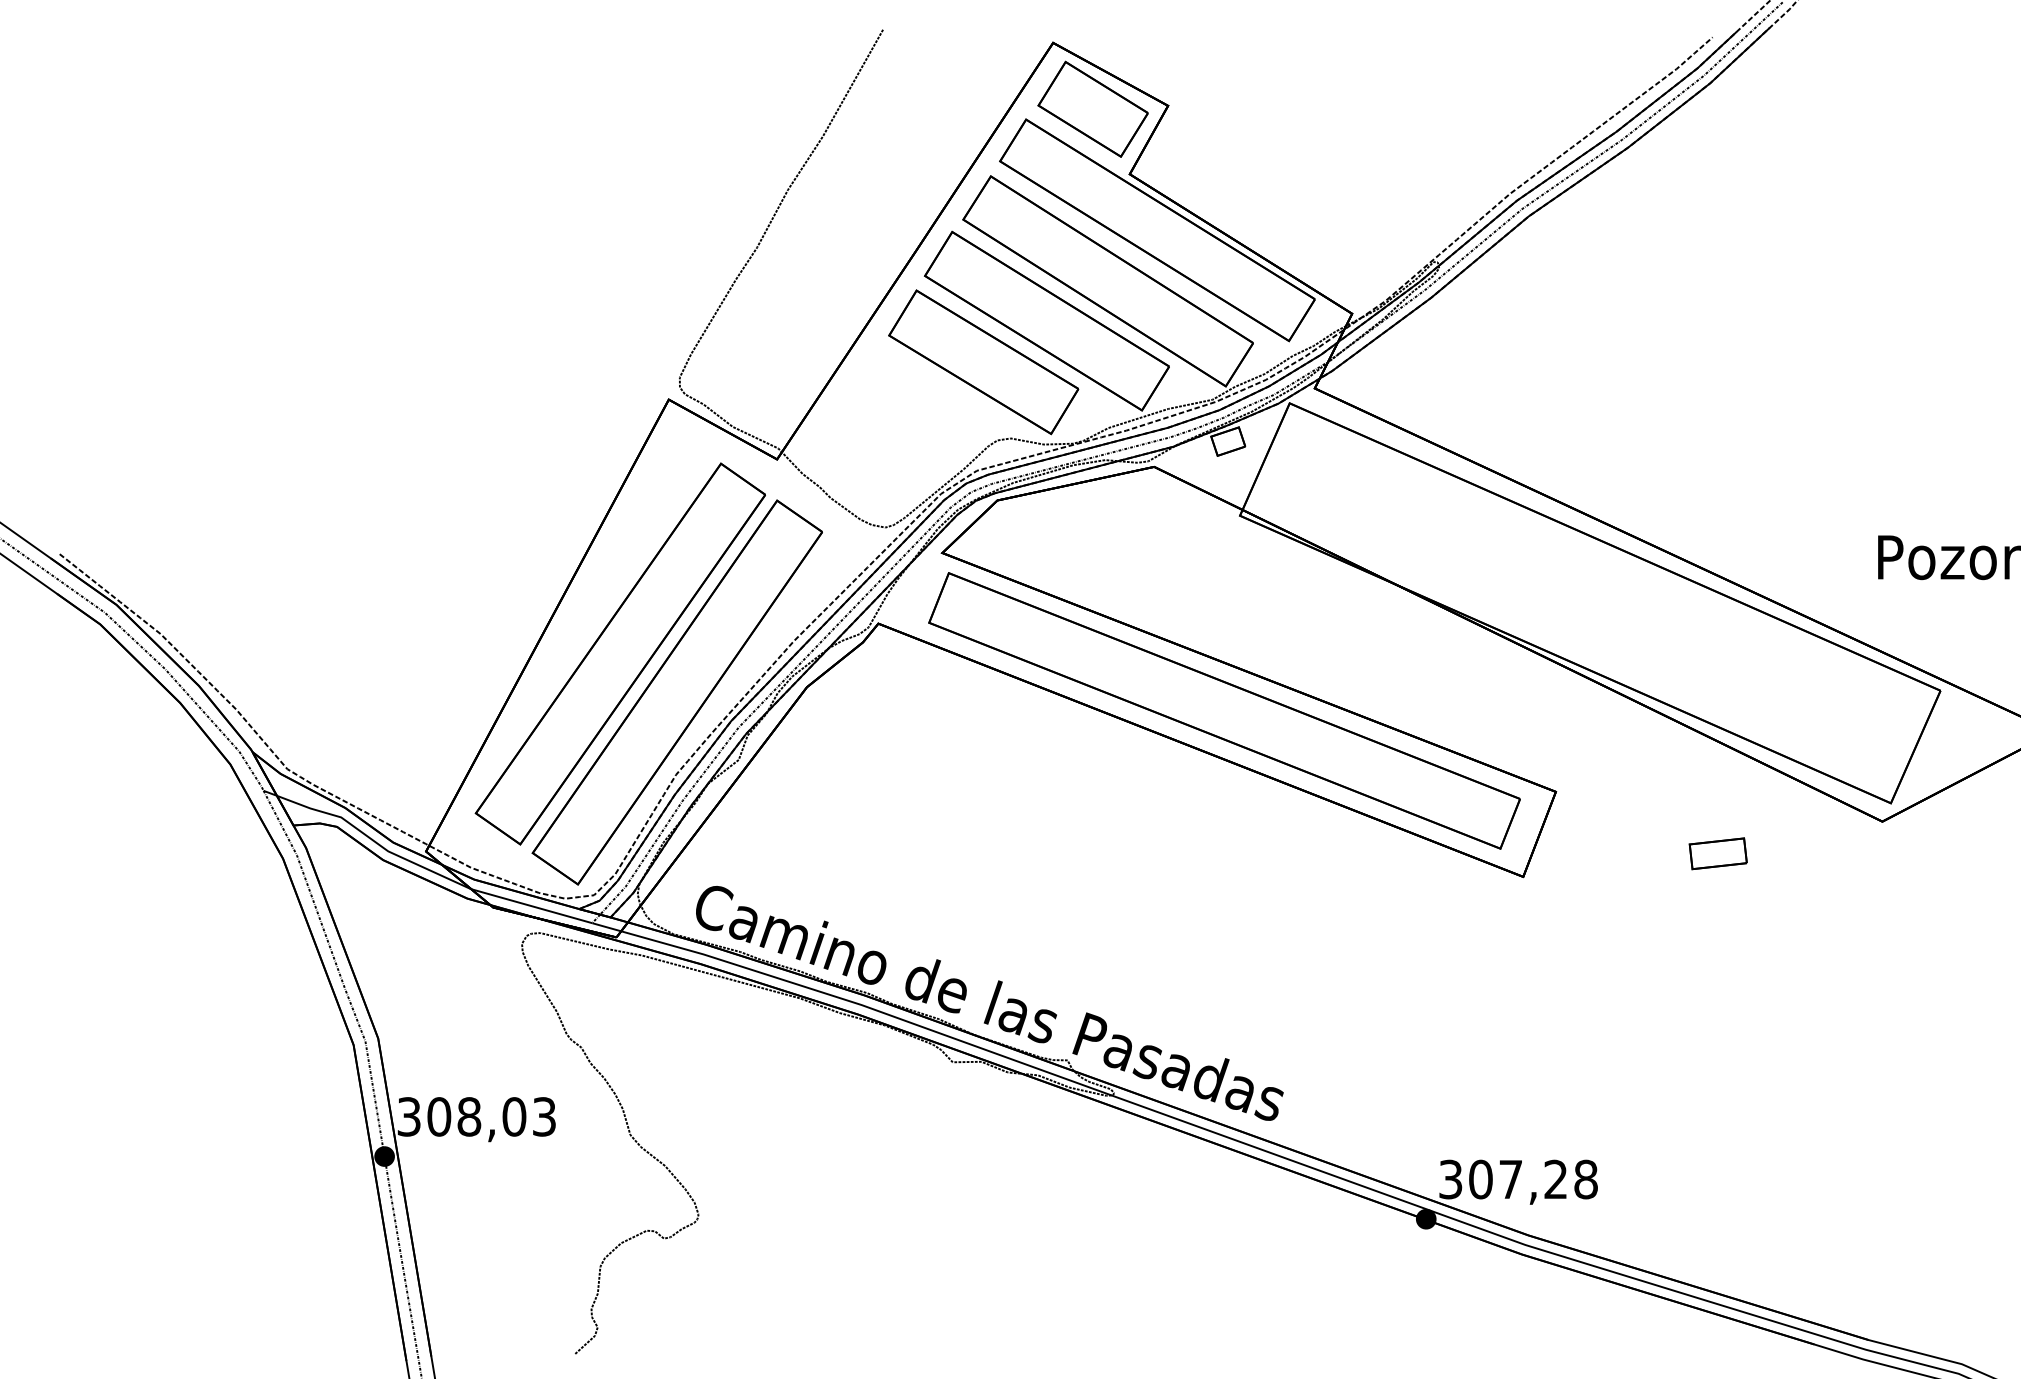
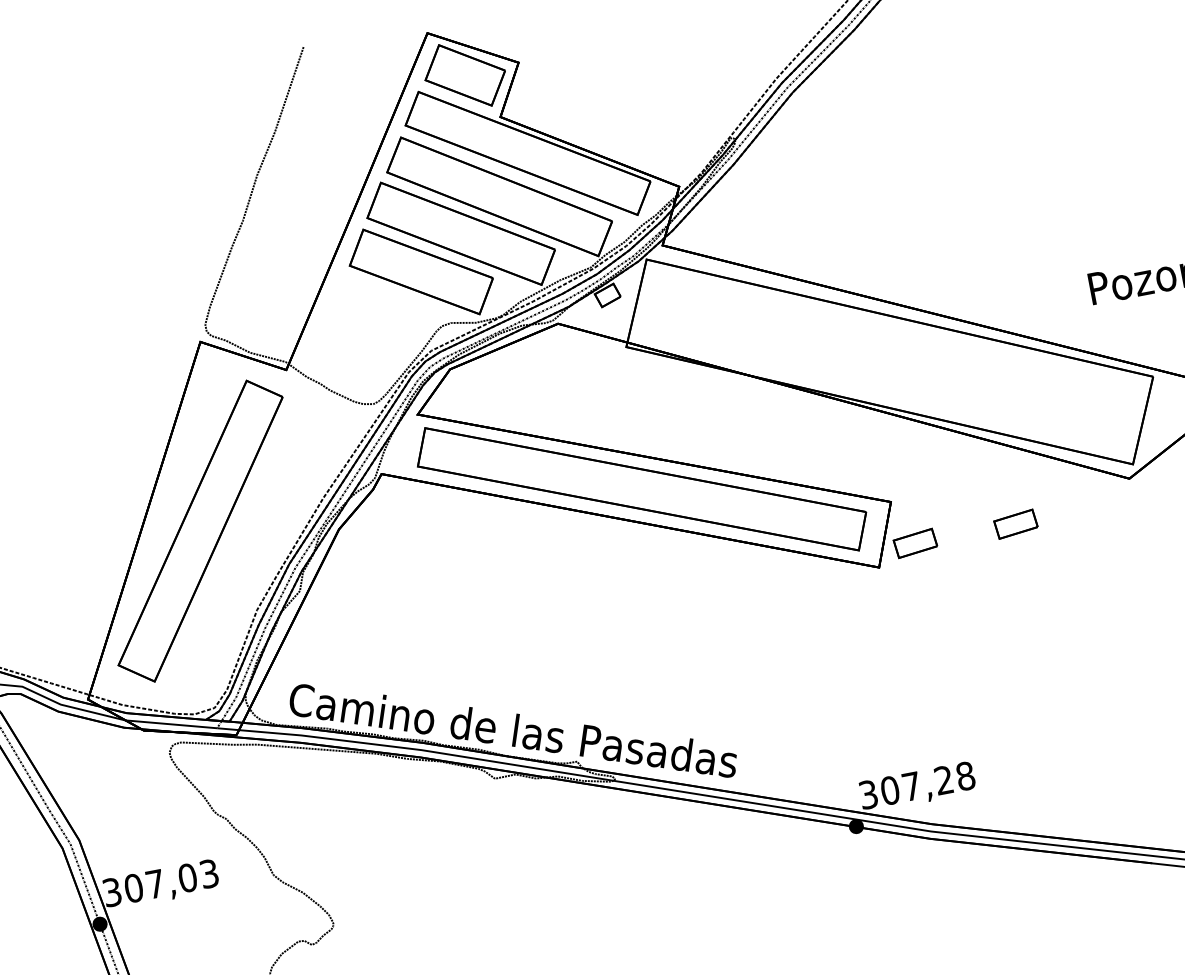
part: (676, 692) -> (246, 551), removed
part: (1577, 853) -> (914, 543), added
text: (469, 1116) -> (155, 883), 308,03 -> 307,03

